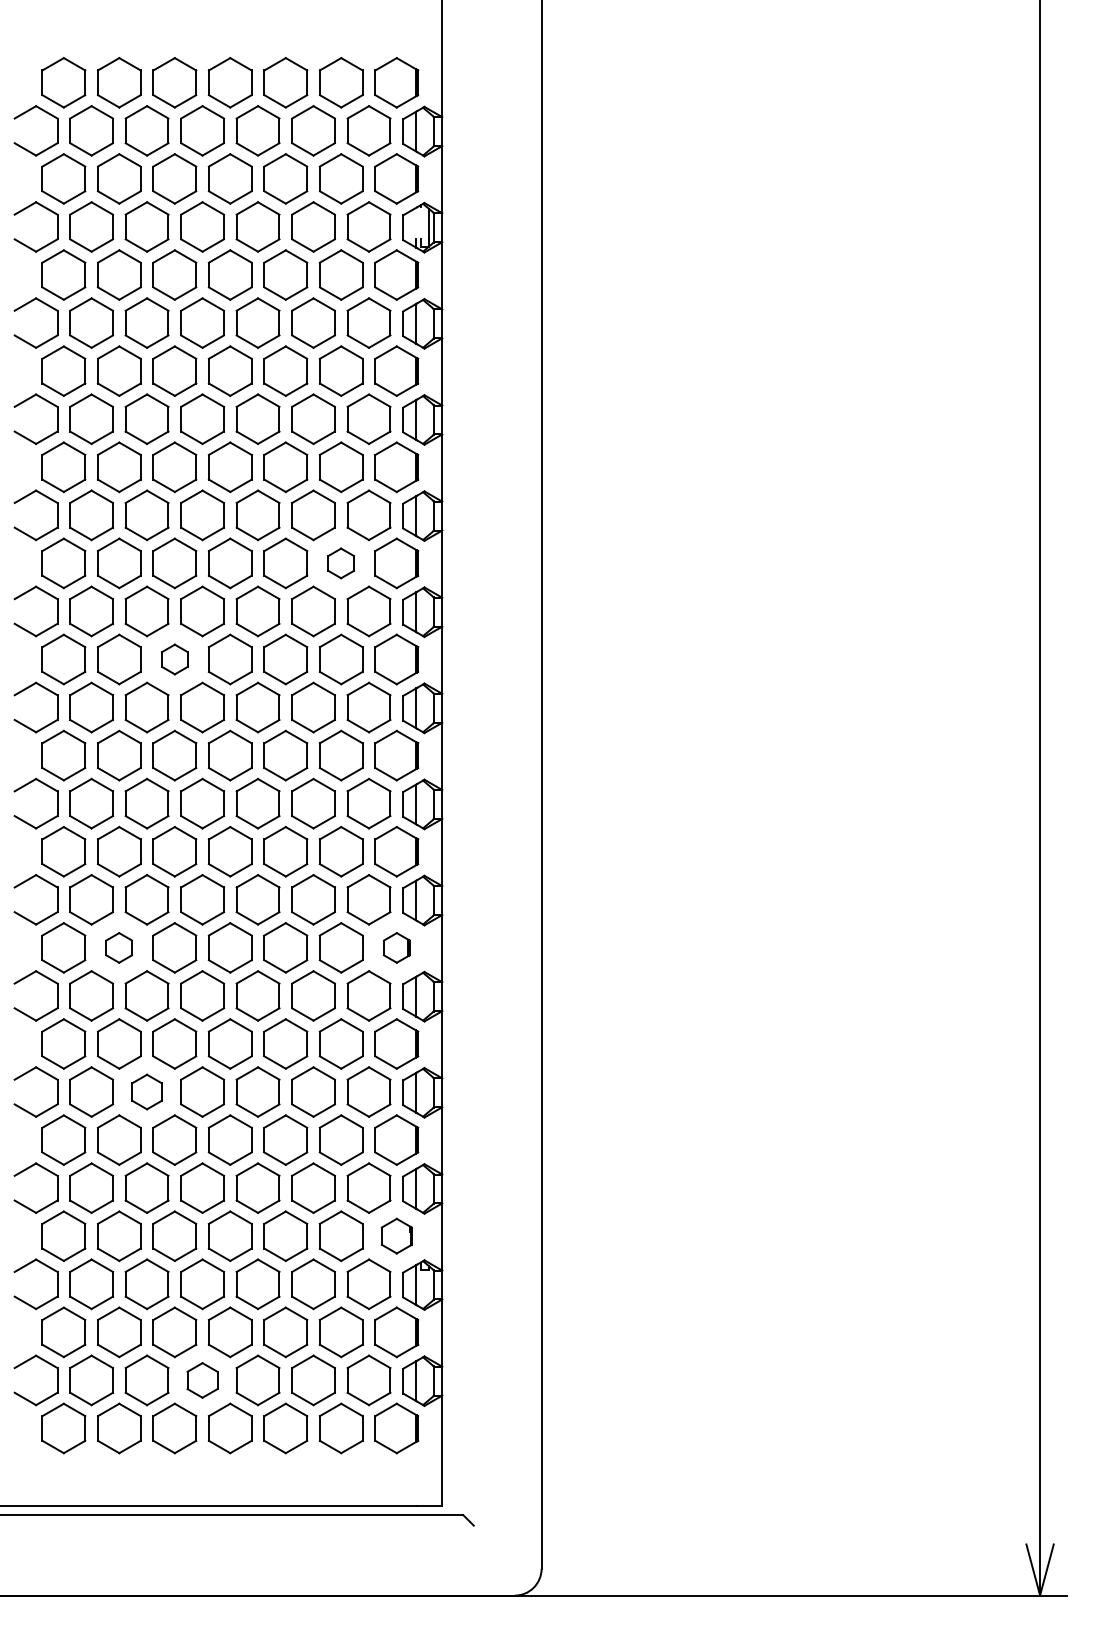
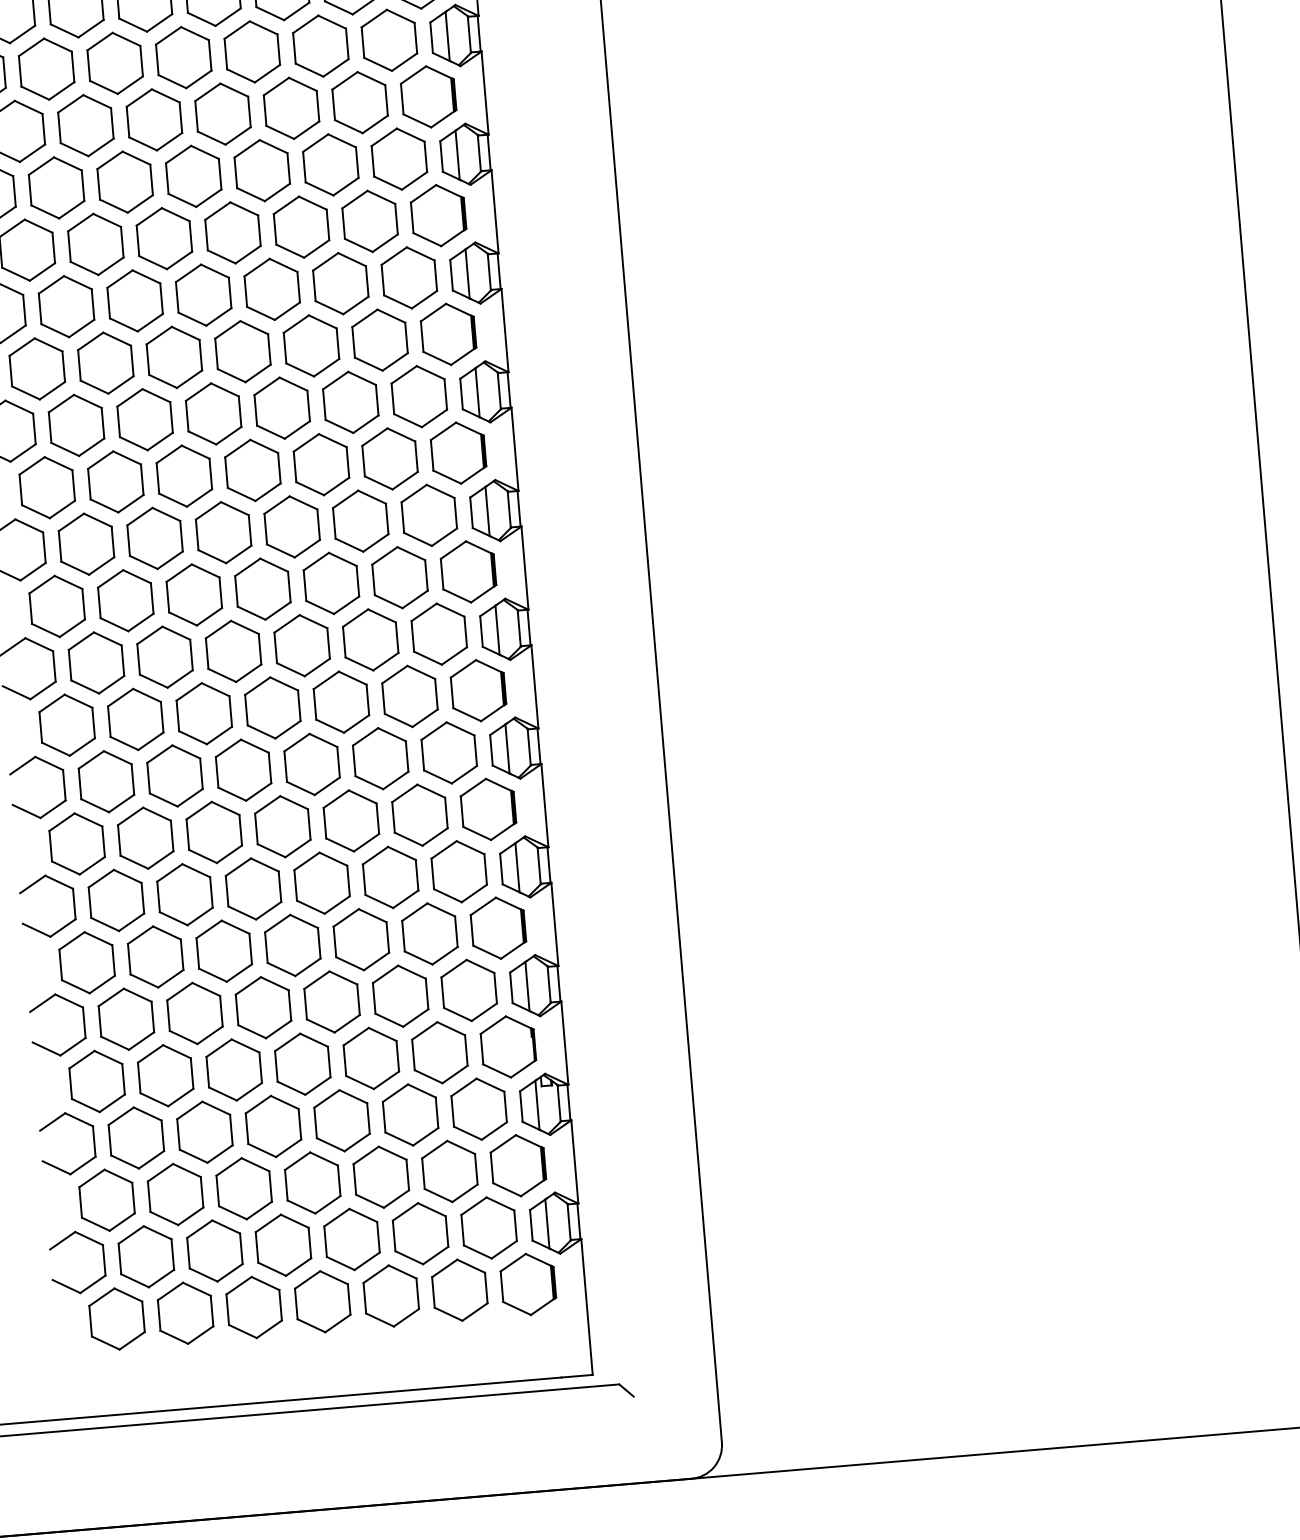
part: (340, 563) -> (369, 221), size x1.67
part: (174, 659) -> (173, 357), size x1.67
part: (118, 947) -> (134, 719), size x1.67
part: (396, 947) -> (478, 690), size x1.67
part: (146, 1091) -> (184, 894), size x1.43
part: (396, 1235) -> (508, 1046), size x1.43
part: (202, 1380) -> (283, 1245), size x1.43

